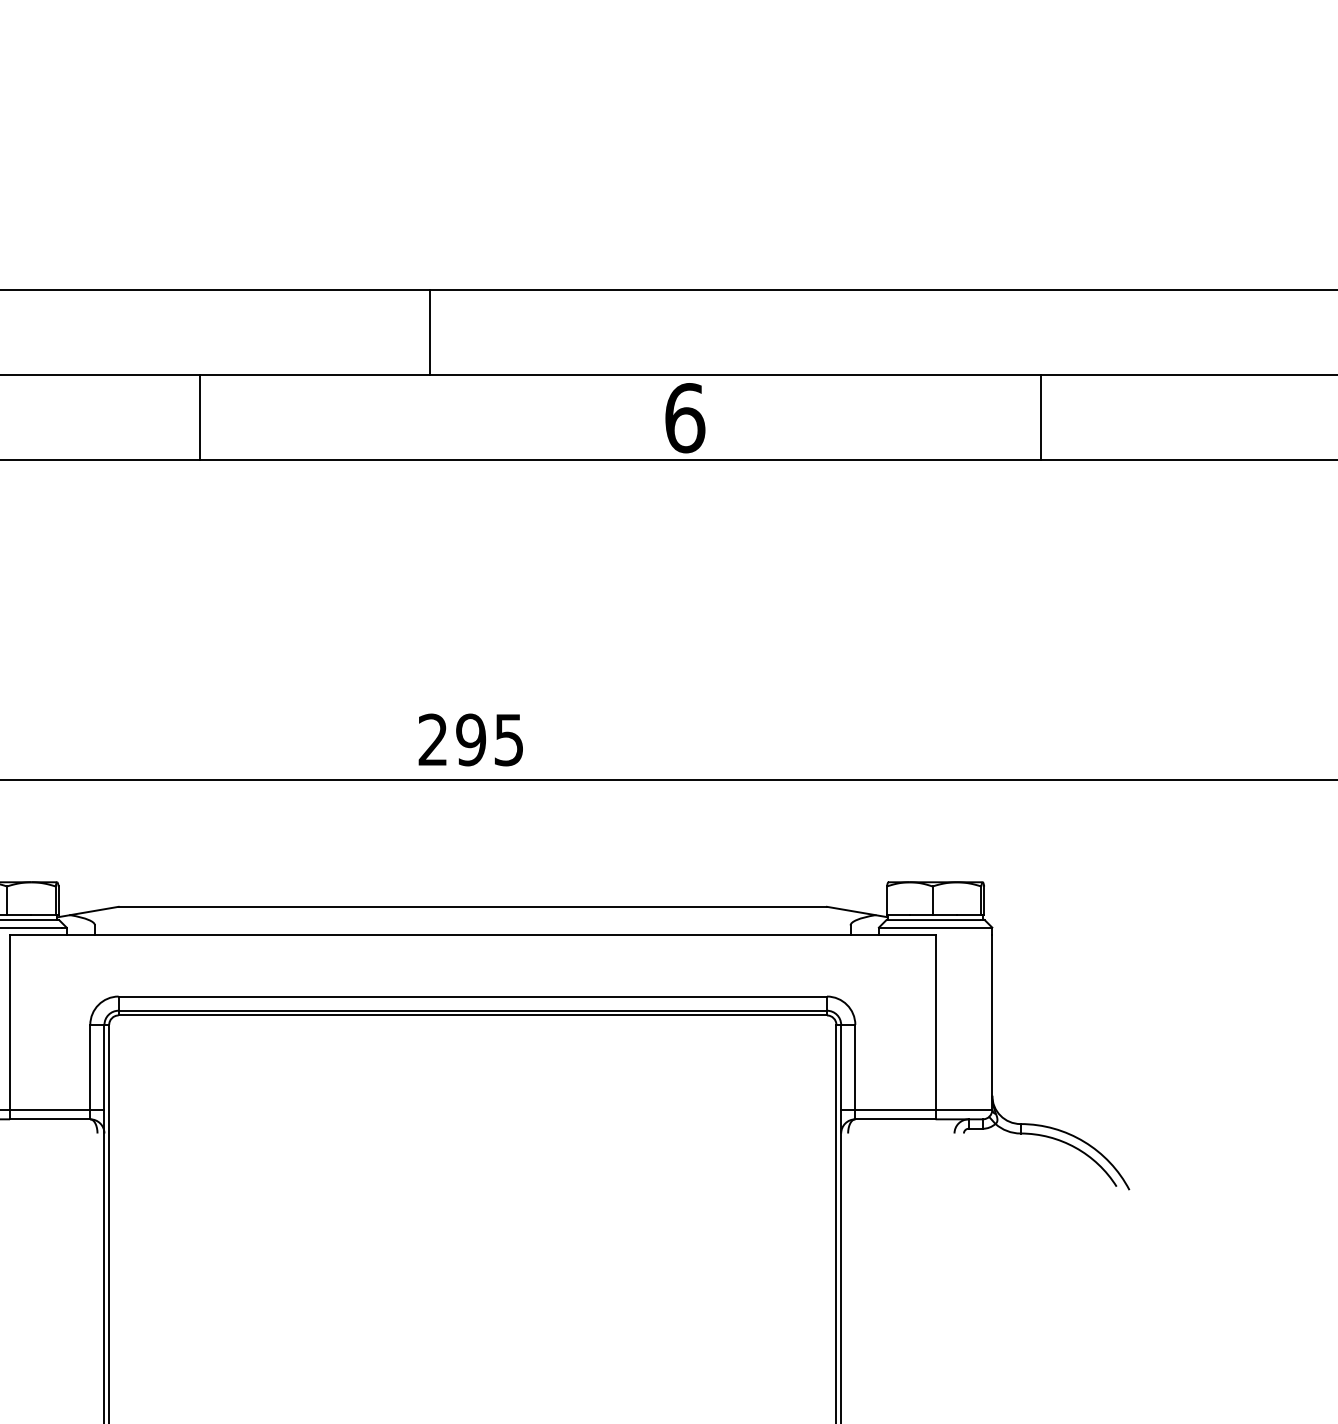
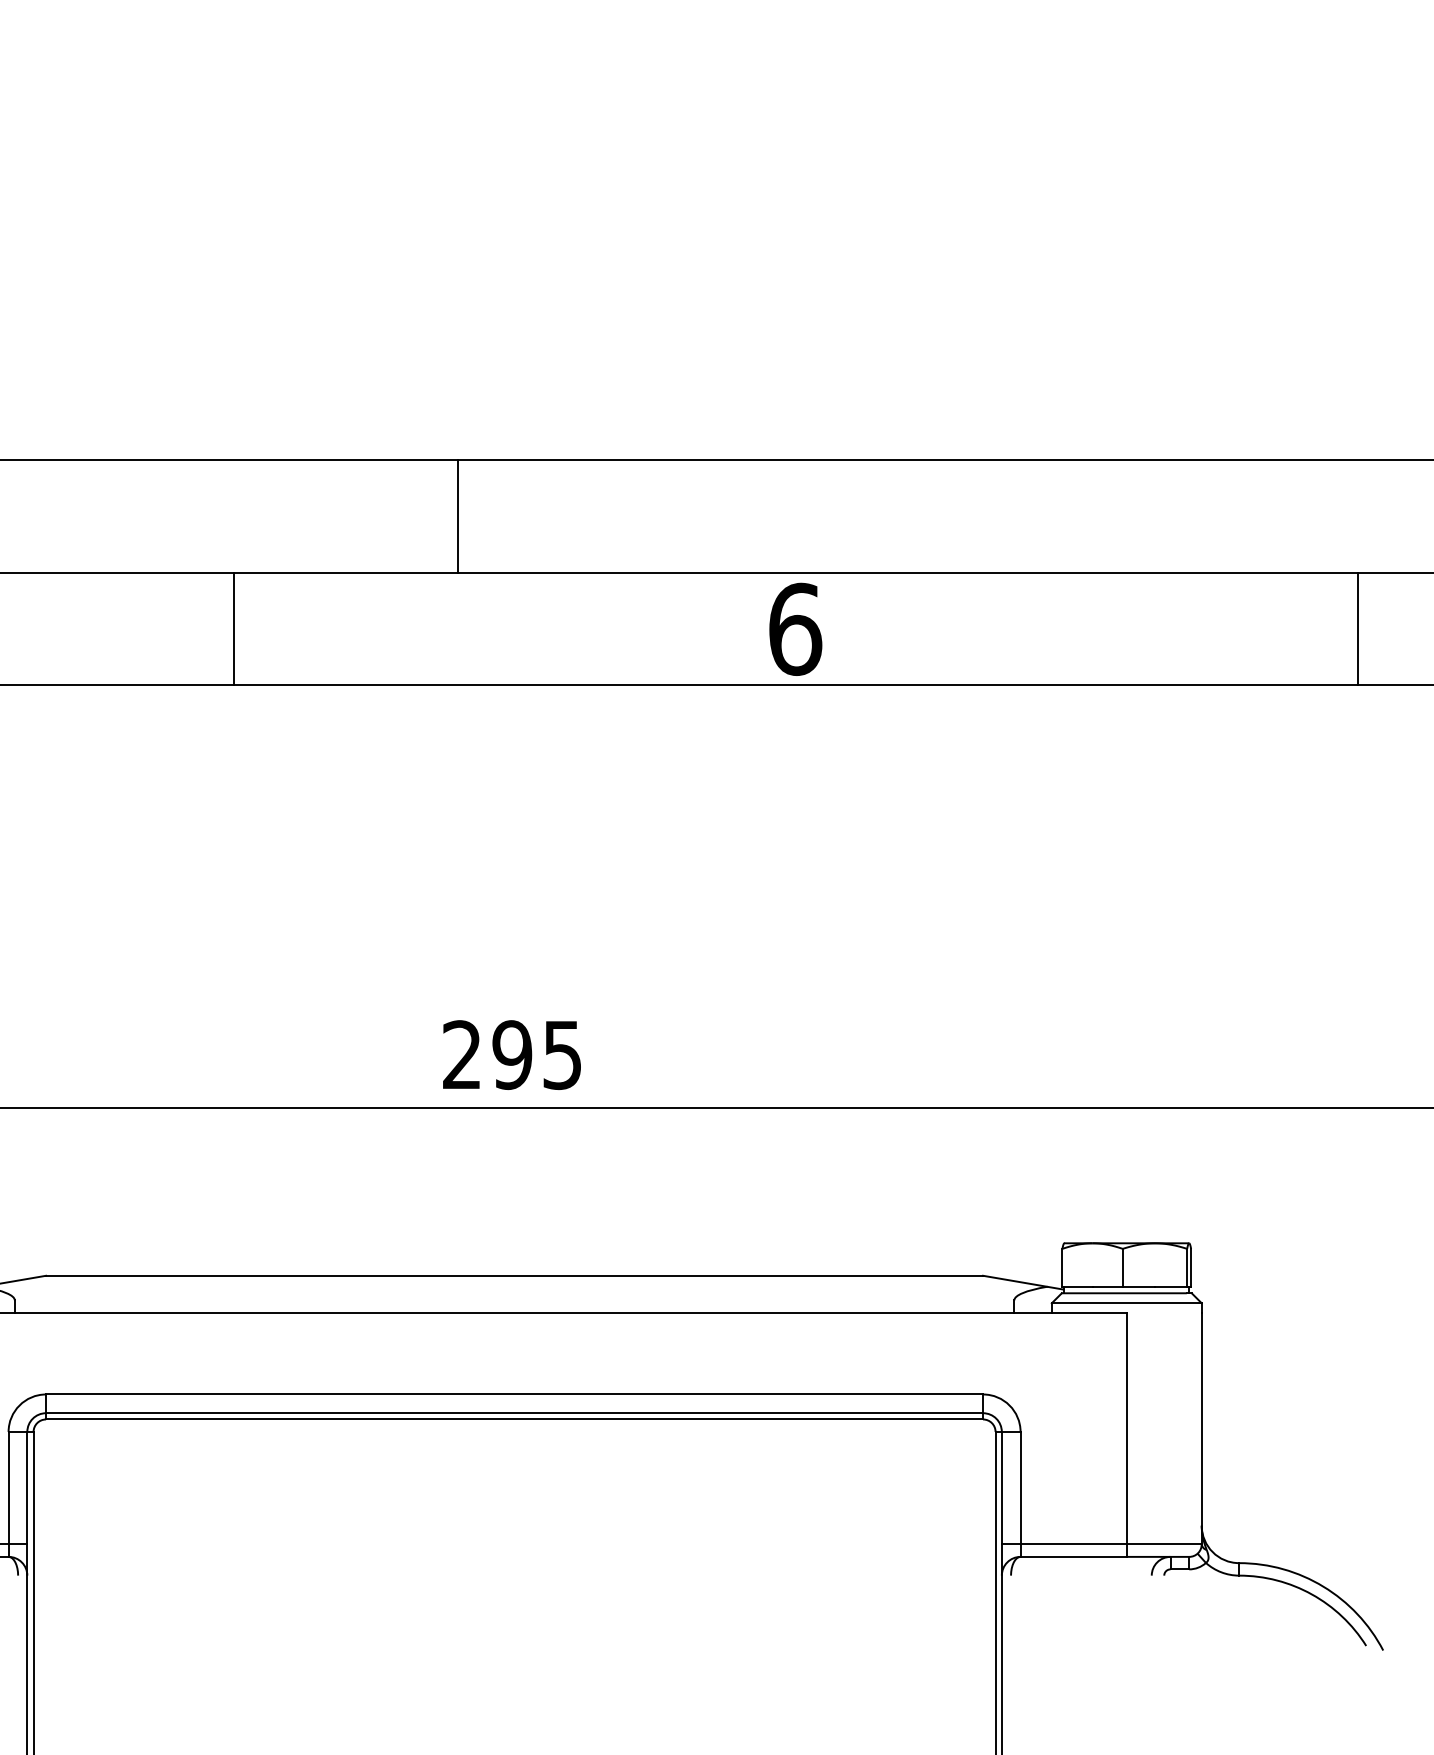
line: (200, 417) -> (233, 628), moved
line: (1041, 417) -> (1358, 628), moved

